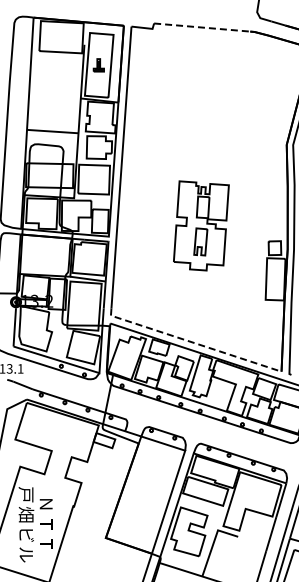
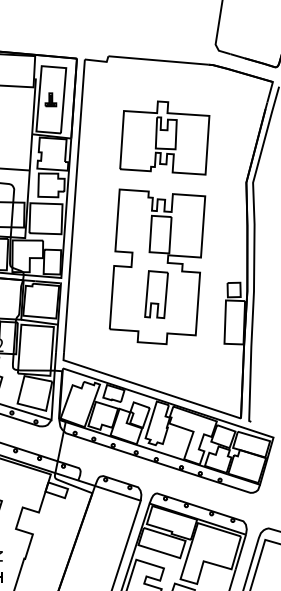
line: (202, 27) -> (158, 60), dashed -> solid
part: (208, 102) -> (164, 138), added
part: (201, 225) -> (157, 266), size x1.67
line: (192, 342) -> (148, 388), dashed -> solid

